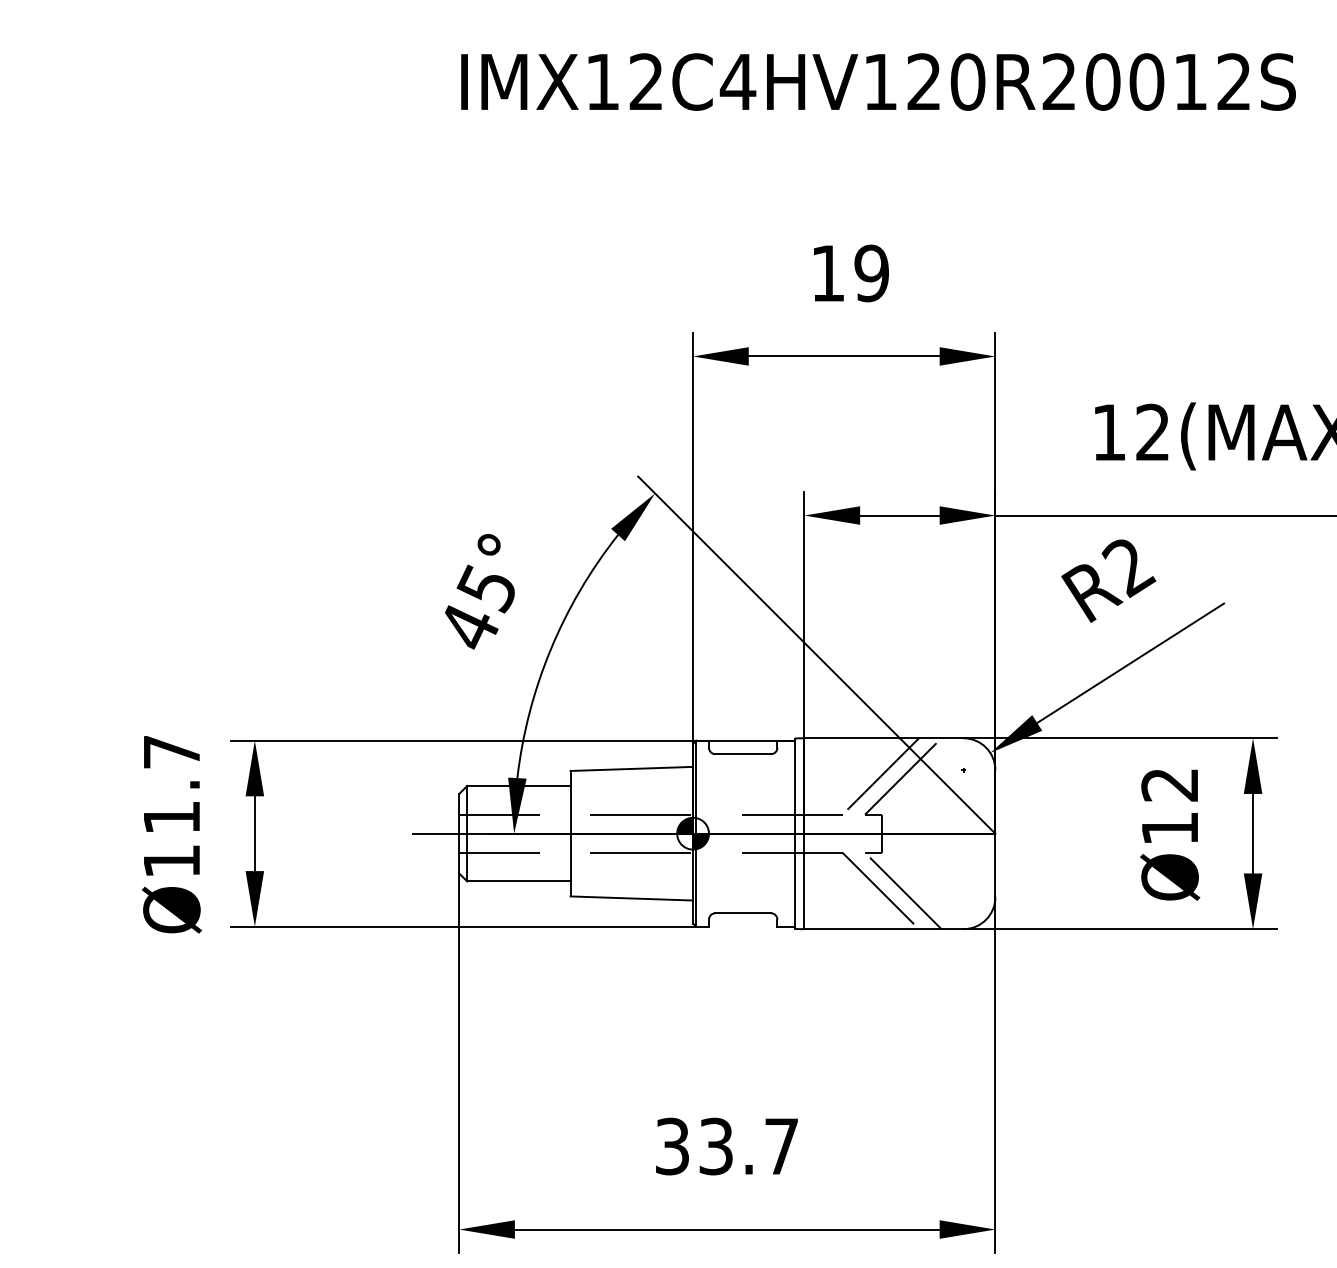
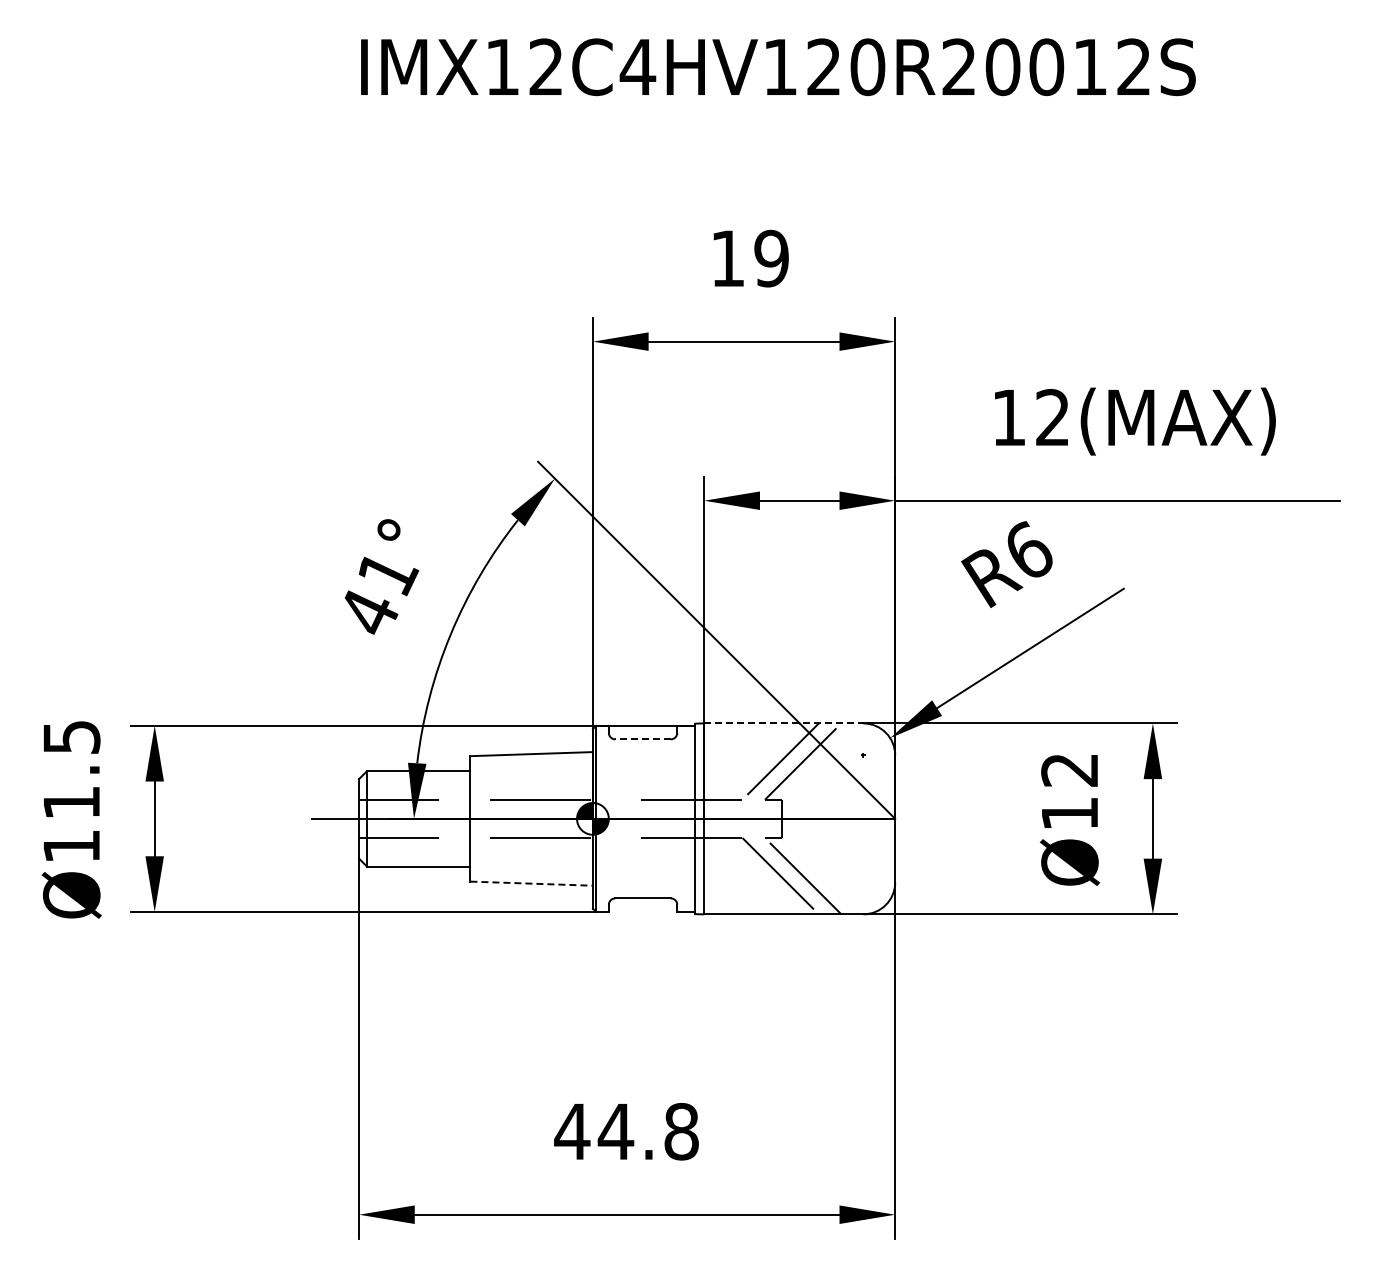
text: (1128, 567) -> (1028, 552), R2 -> R6
text: (487, 588) -> (387, 573), 45° -> 41°
line: (883, 738) -> (783, 723), solid -> dashed
text: (171, 752) -> (71, 737), Ø11.7 -> Ø11.5
line: (743, 754) -> (643, 739), solid -> dashed
line: (632, 898) -> (532, 883), solid -> dashed
text: (726, 1146) -> (626, 1131), 33.7 -> 44.8

